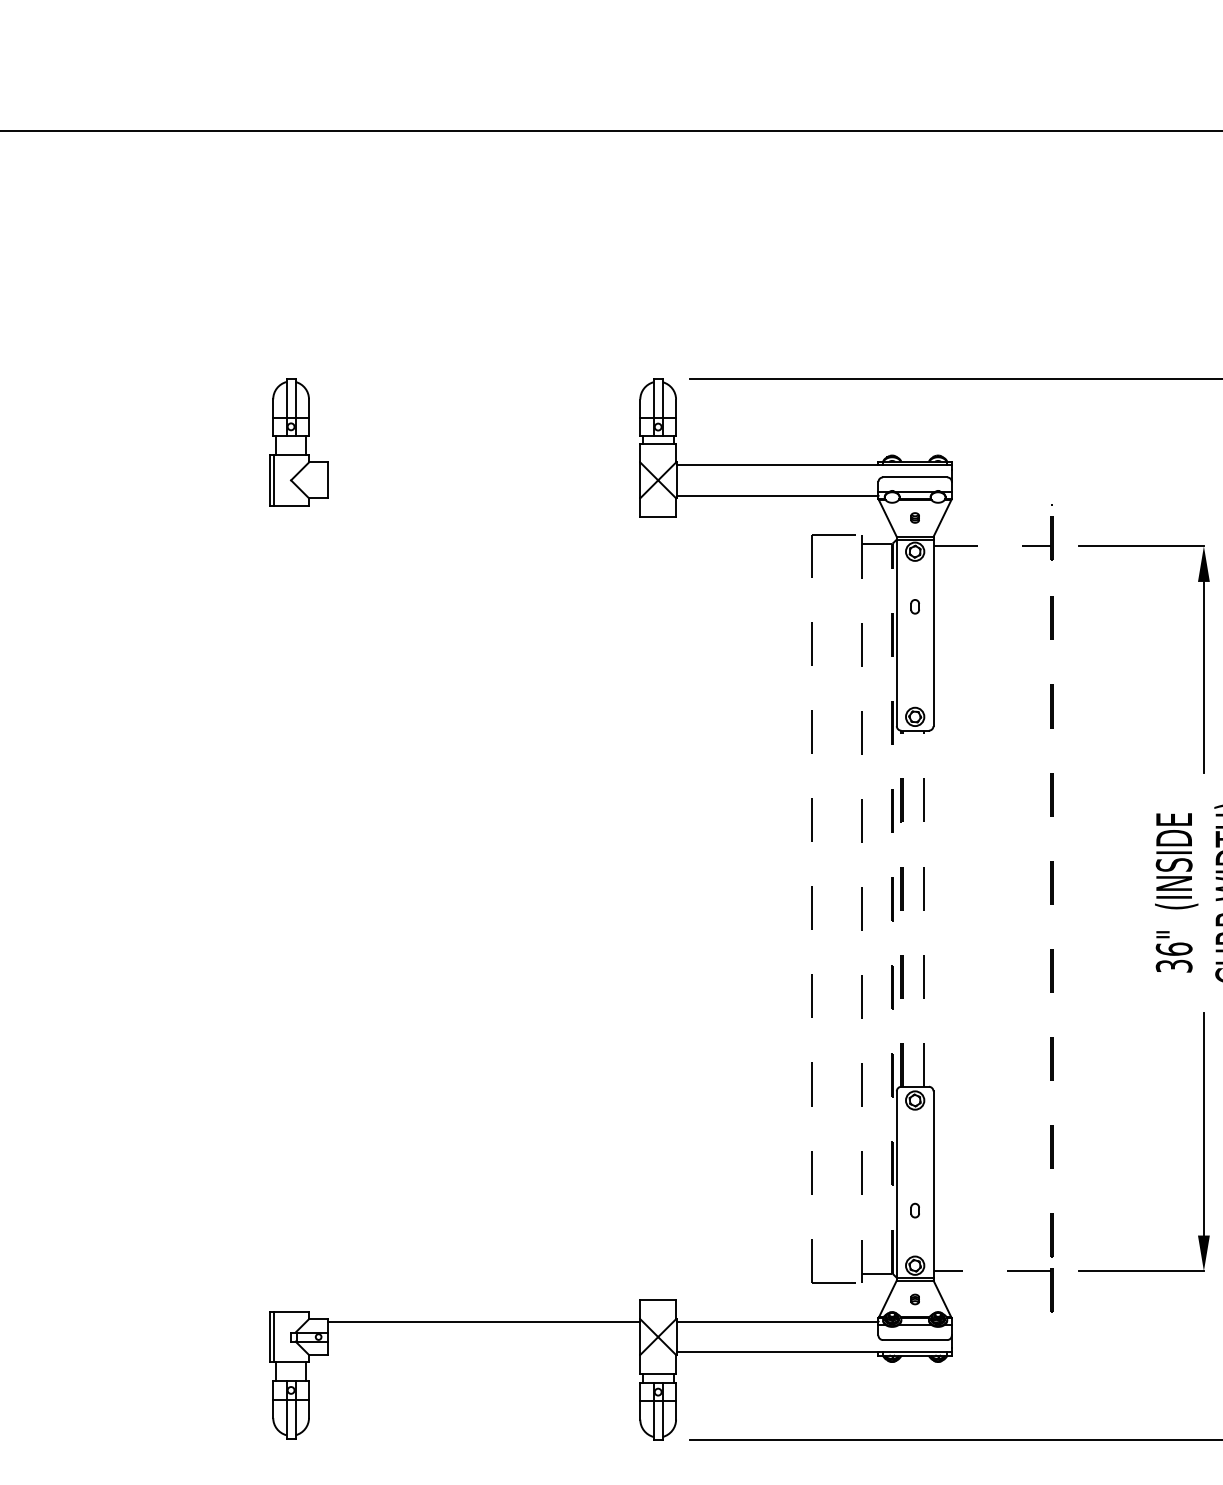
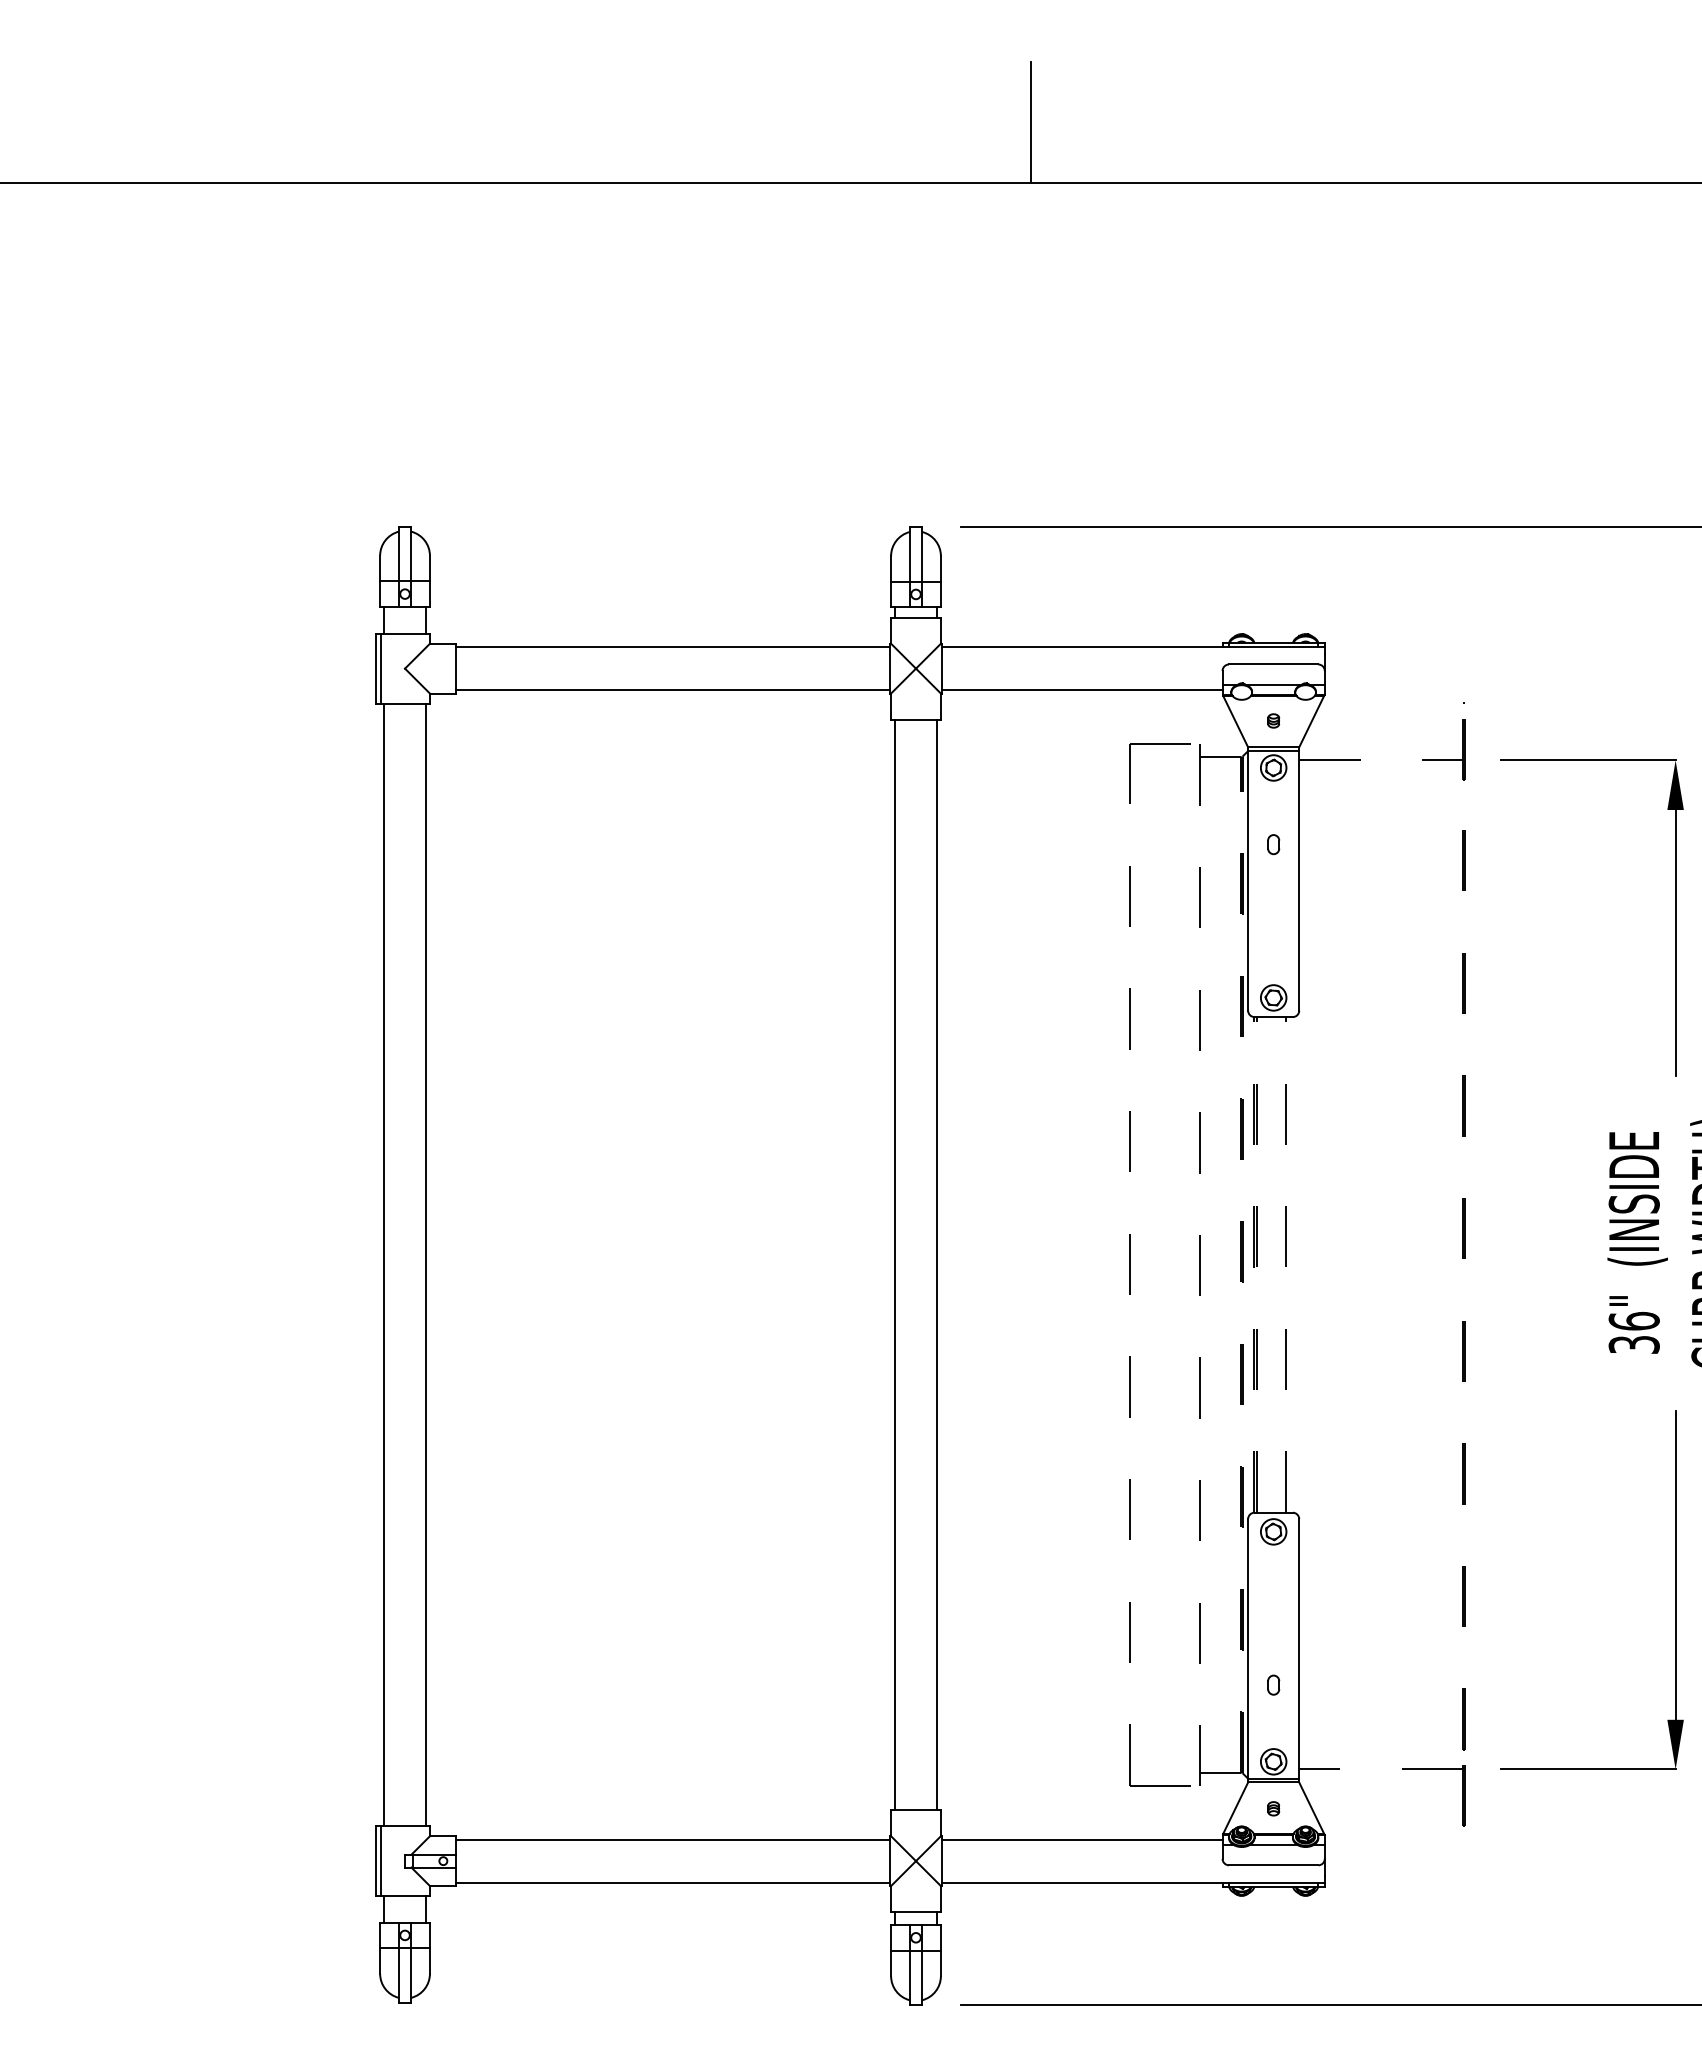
line: (740, 88) -> (1030, 122), added
line: (483, 465) -> (673, 647), added
line: (483, 496) -> (673, 690), added
line: (275, 908) -> (383, 1264), added
line: (306, 908) -> (426, 1264), added
line: (642, 908) -> (894, 1264), added
line: (673, 908) -> (937, 1264), added
line: (483, 1352) -> (673, 1882), added

